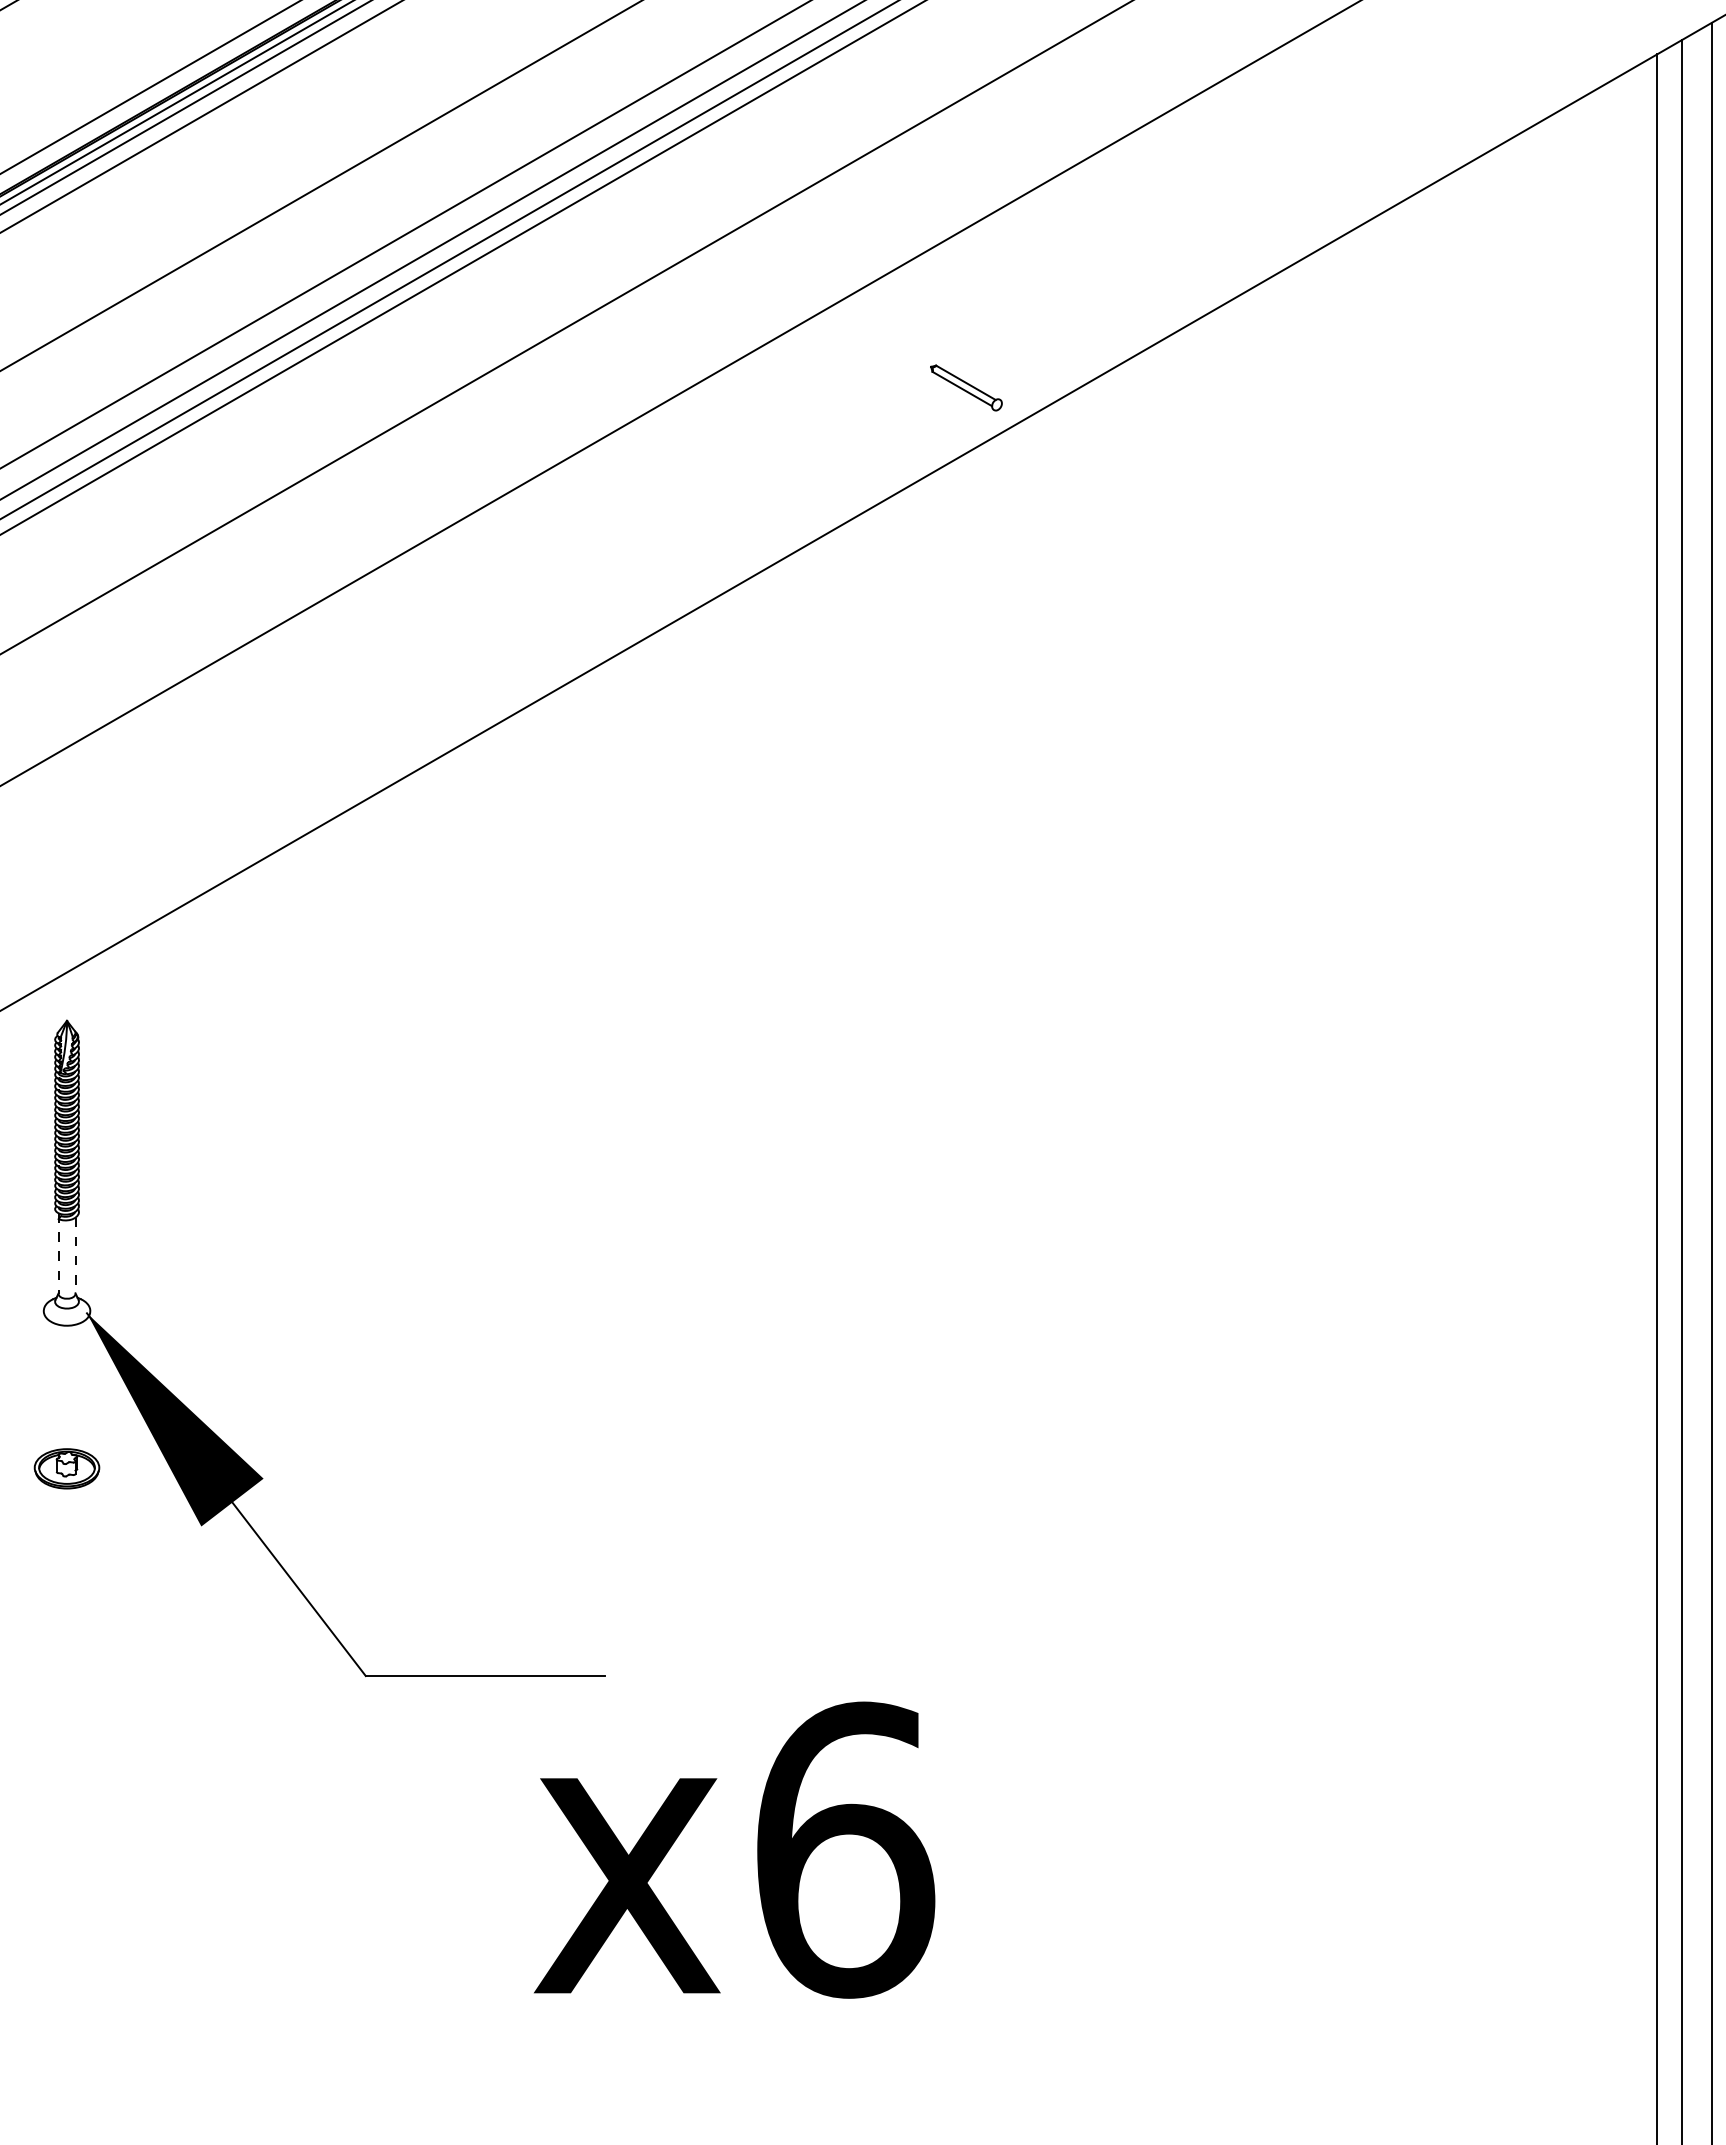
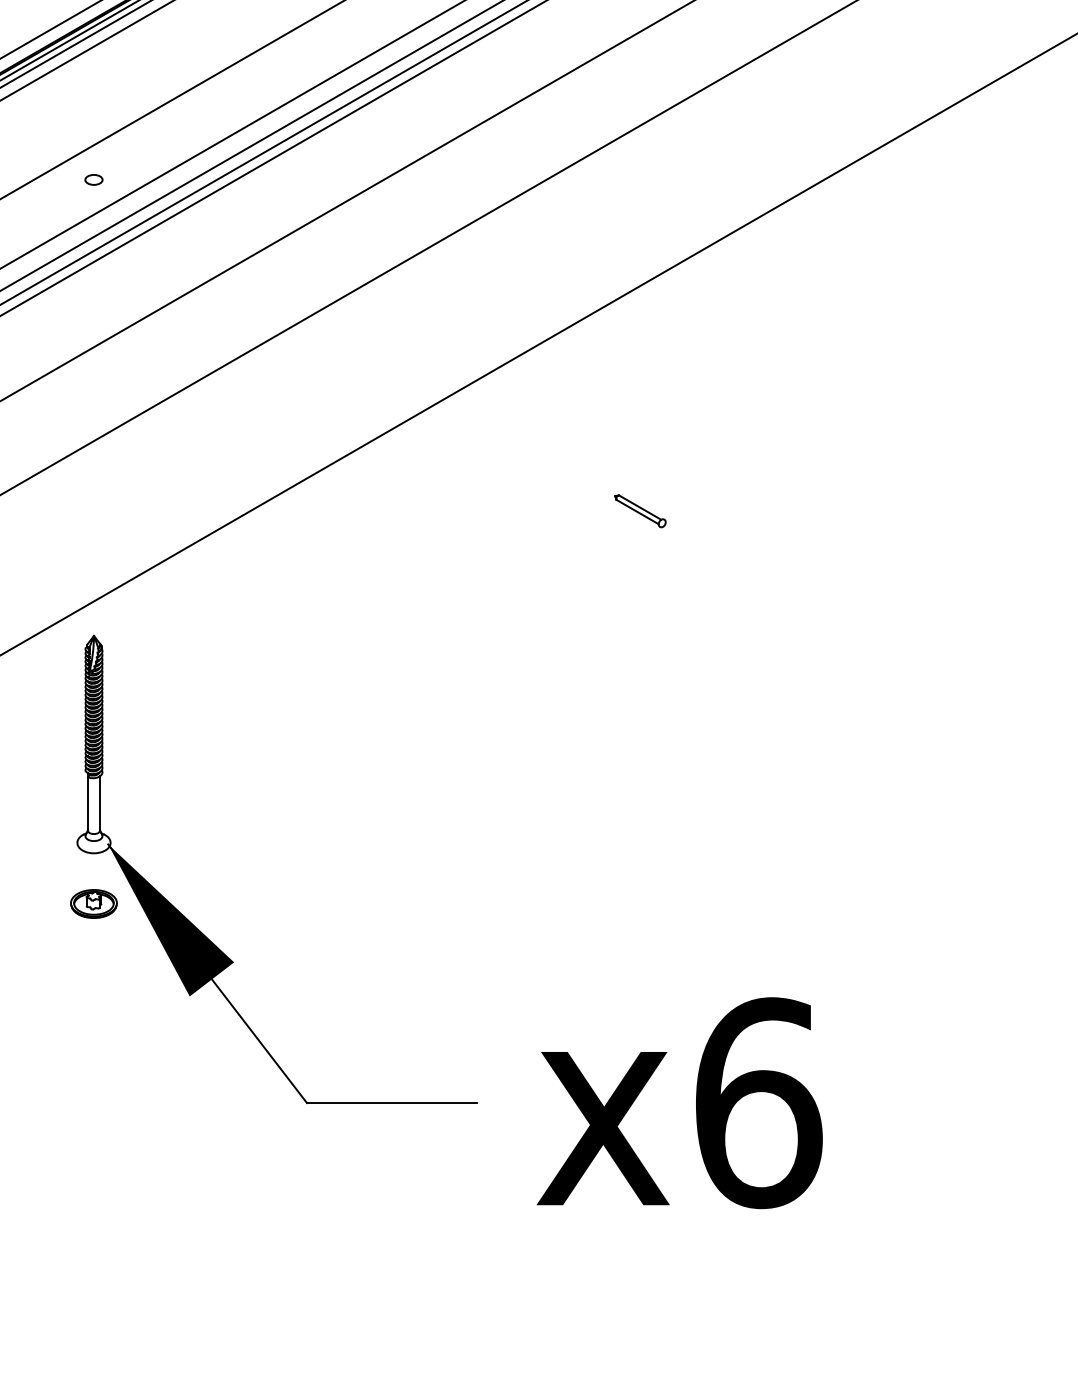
part: (66, 381) -> (93, 180), added
part: (966, 387) -> (640, 510), moved
line: (58, 1254) -> (87, 802), dashed -> solid
line: (75, 1256) -> (100, 803), dashed -> solid
part: (66, 1468) -> (93, 903), moved
text: (734, 1849) -> (679, 1102), moved

